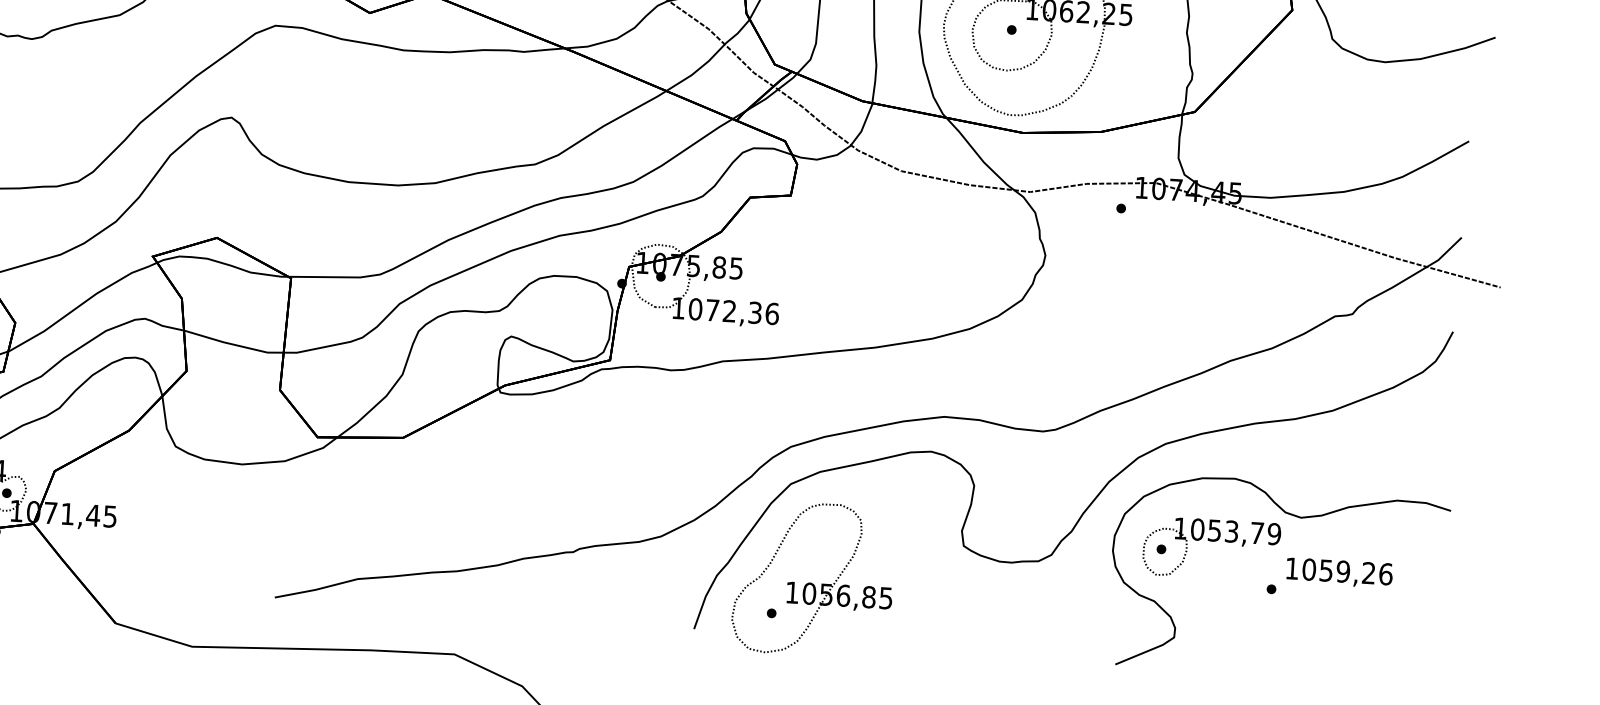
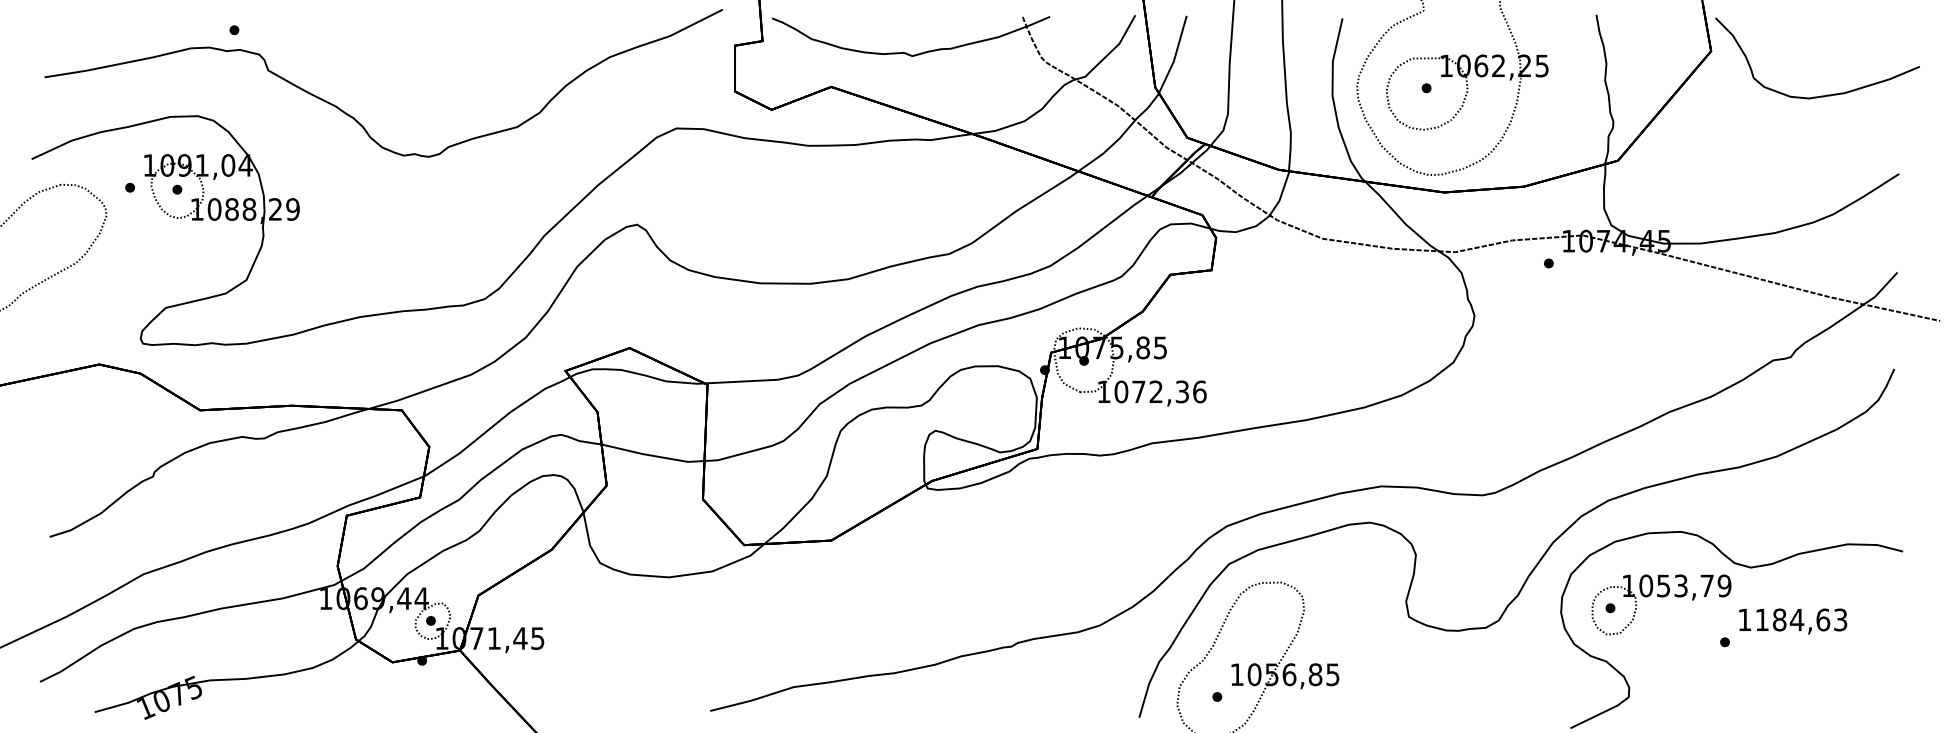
text: (1347, 571) -> (1801, 619), 1059,26 -> 1184,63

